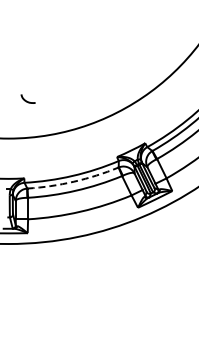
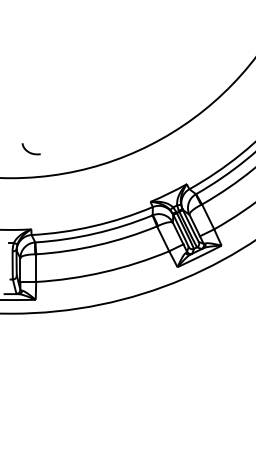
curve: (25, 99) -> (27, 149), moved
arc: (73, 181) -> (94, 233), dashed -> solid

